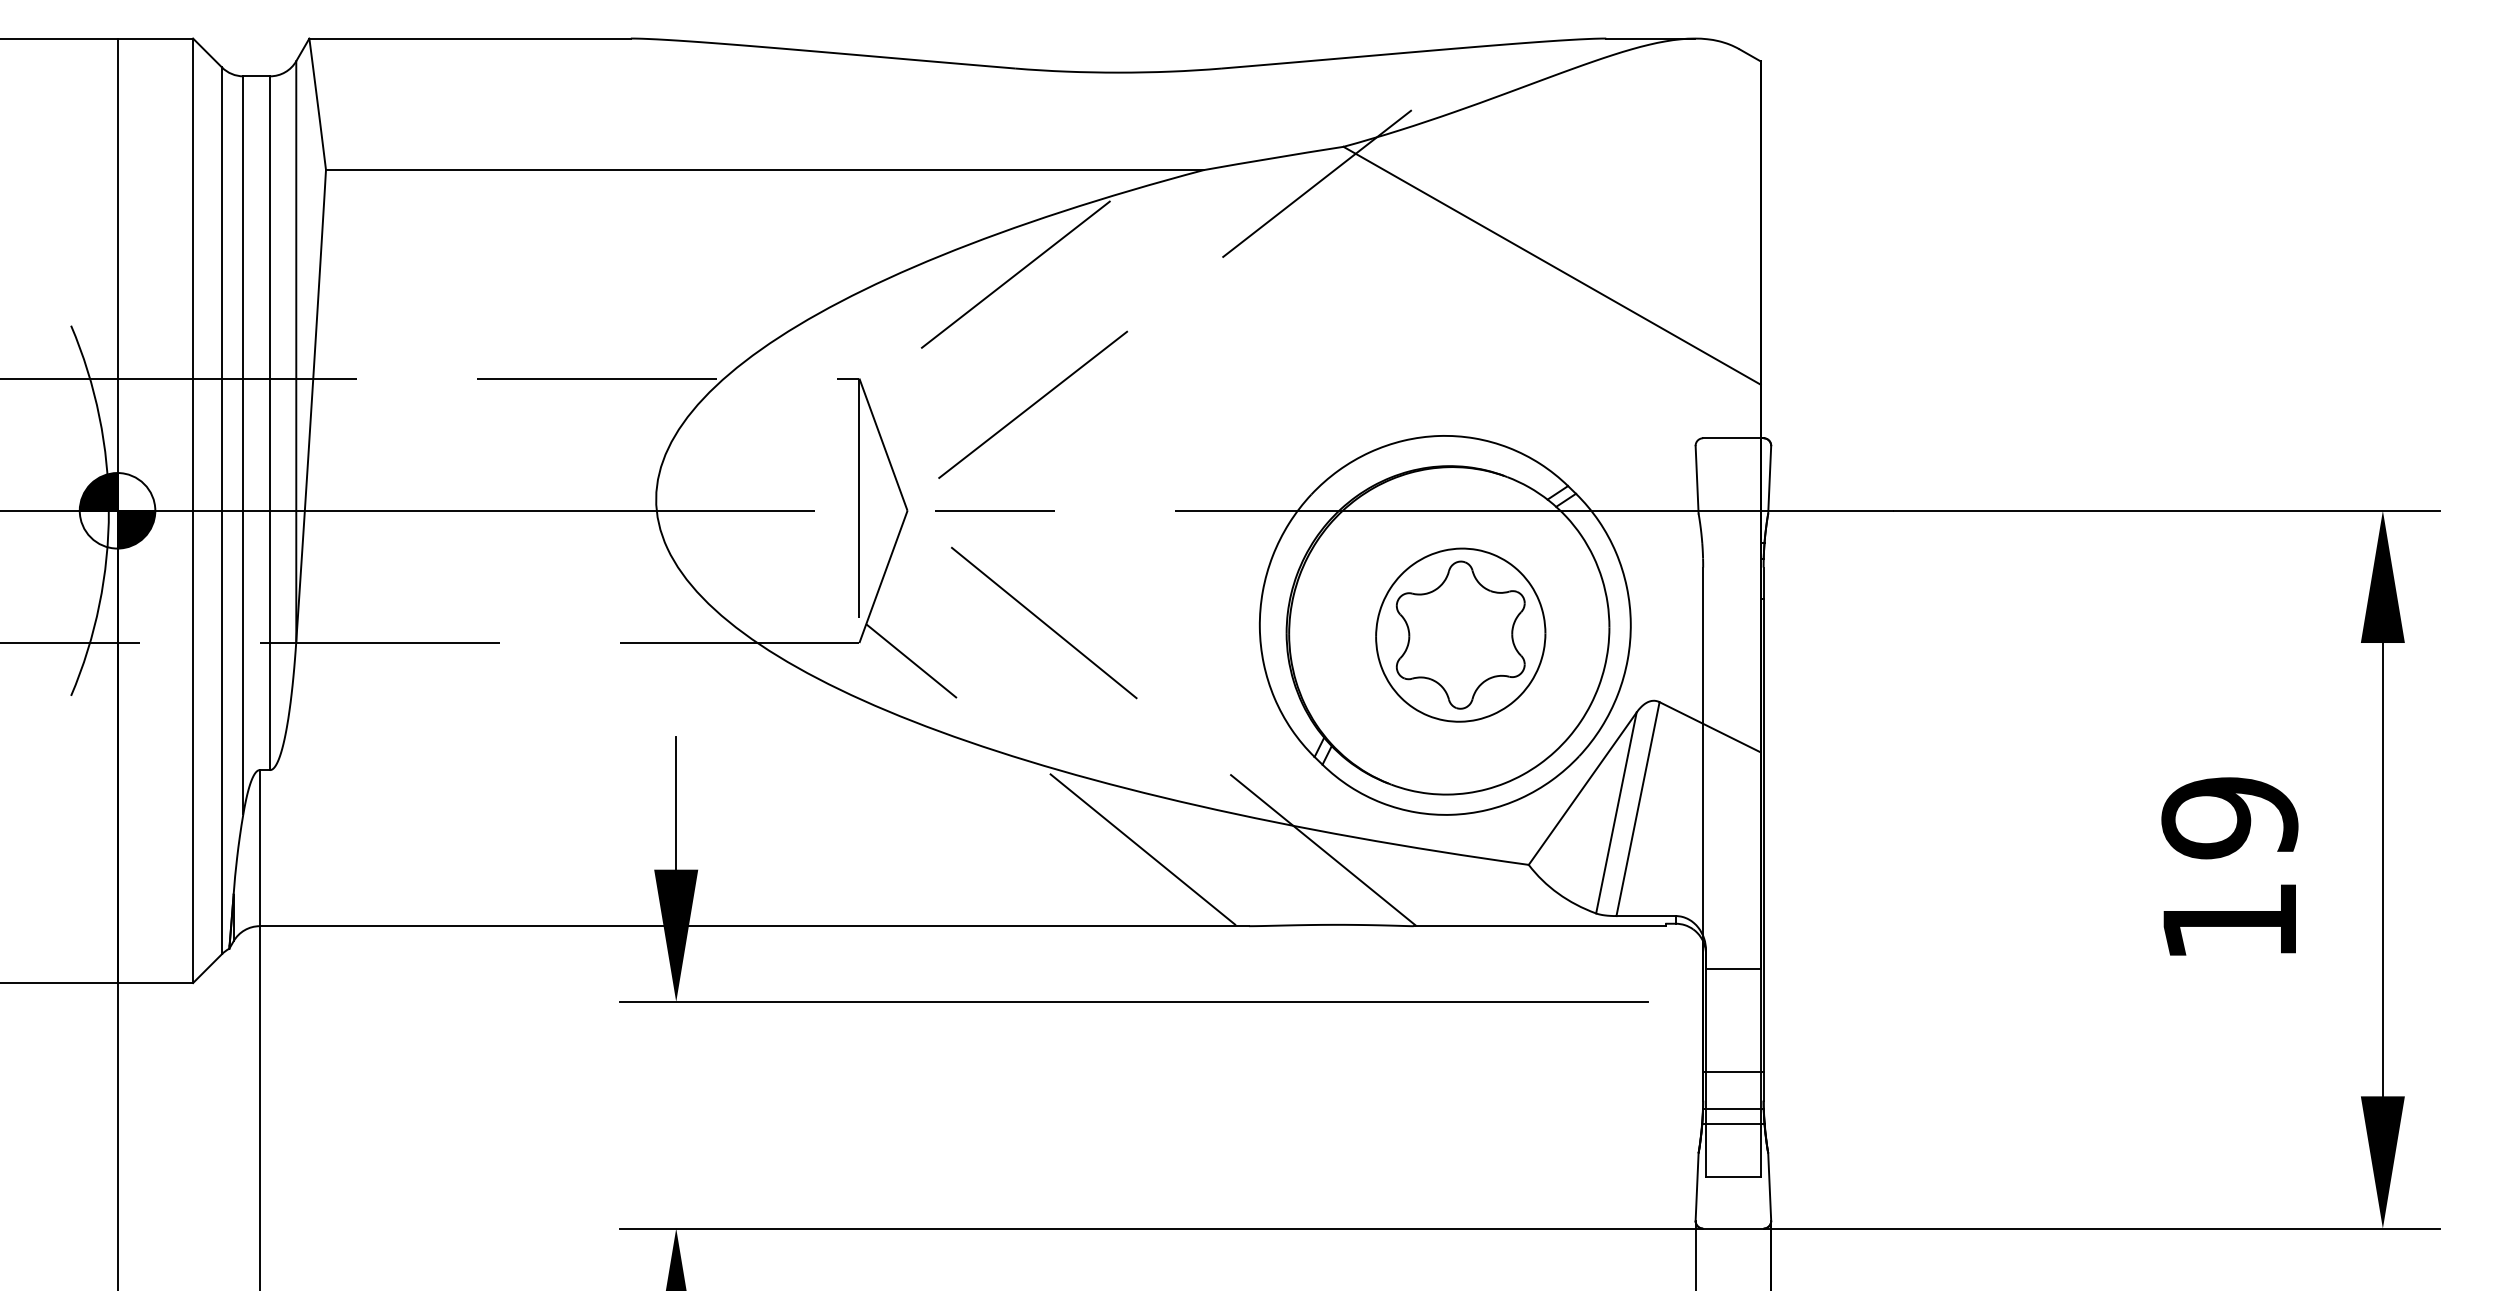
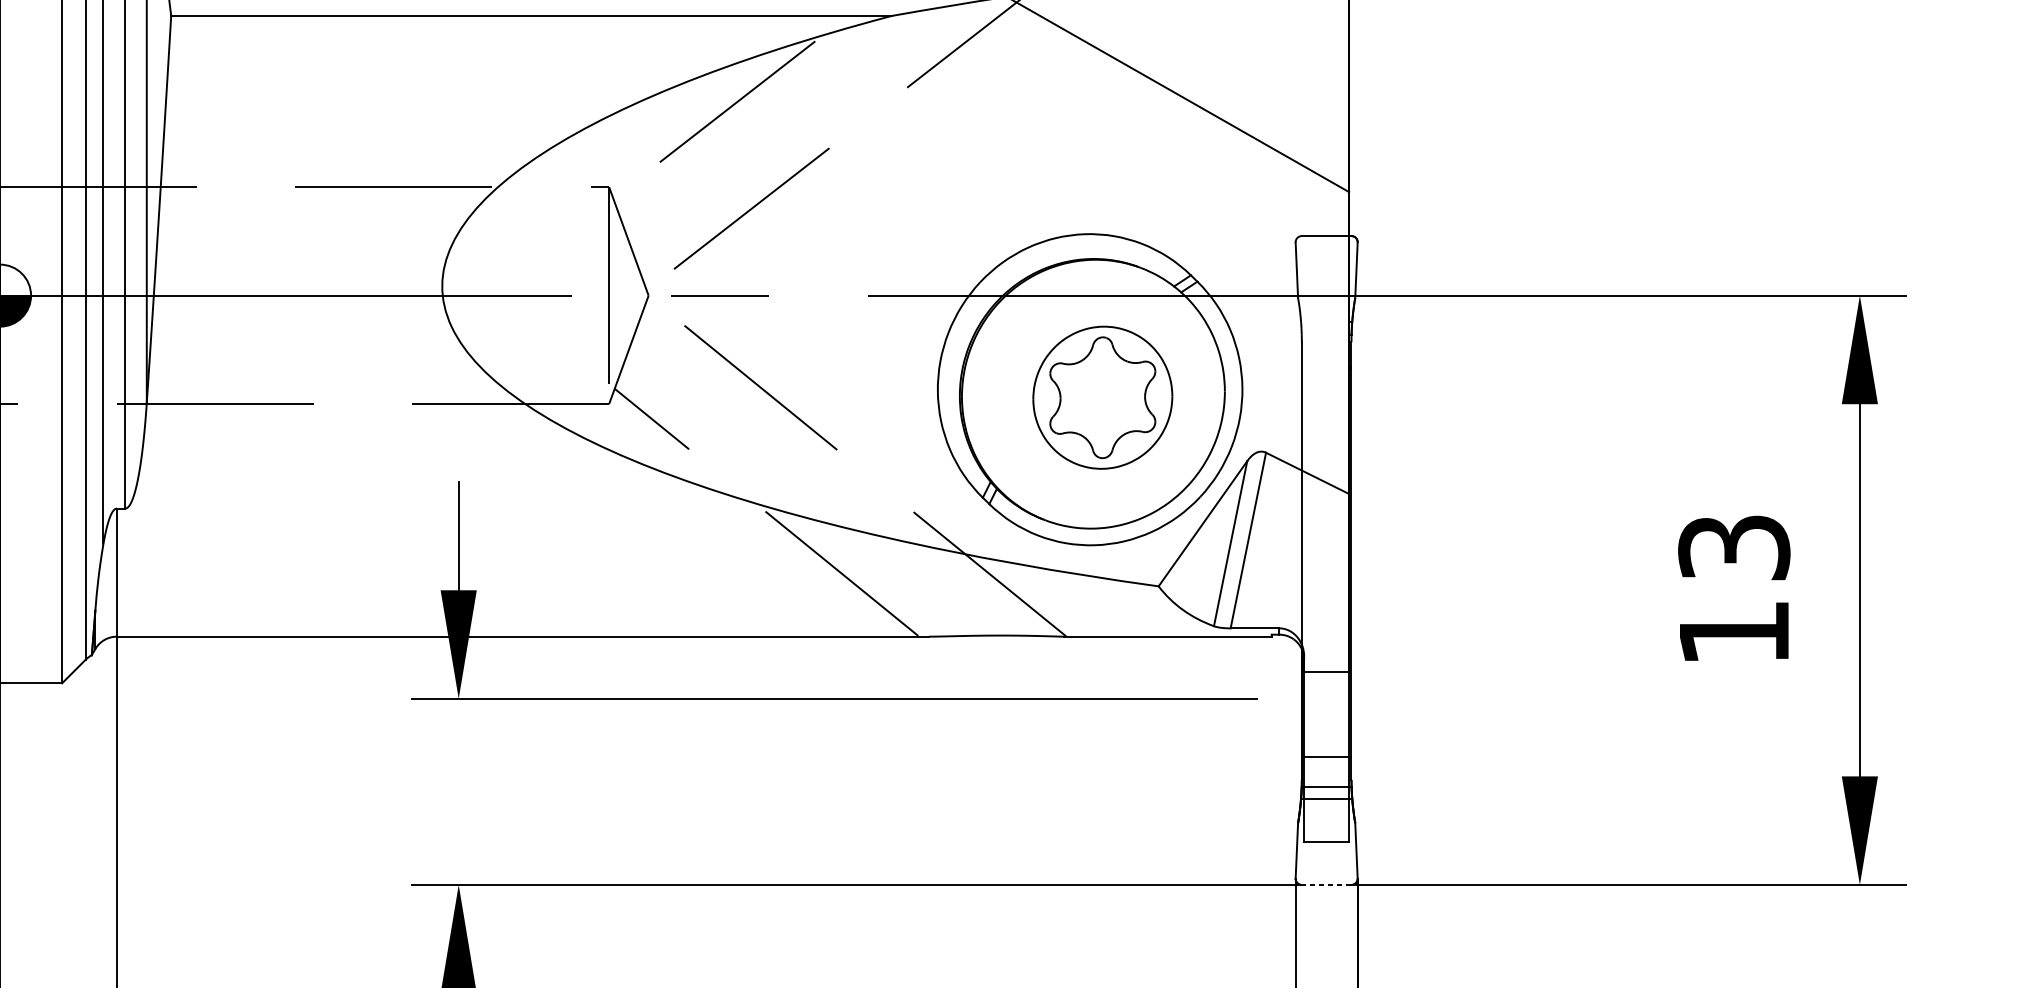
text: (2229, 818) -> (1733, 548), 19 -> 13
line: (1732, 1228) -> (1325, 884), solid -> dashed

